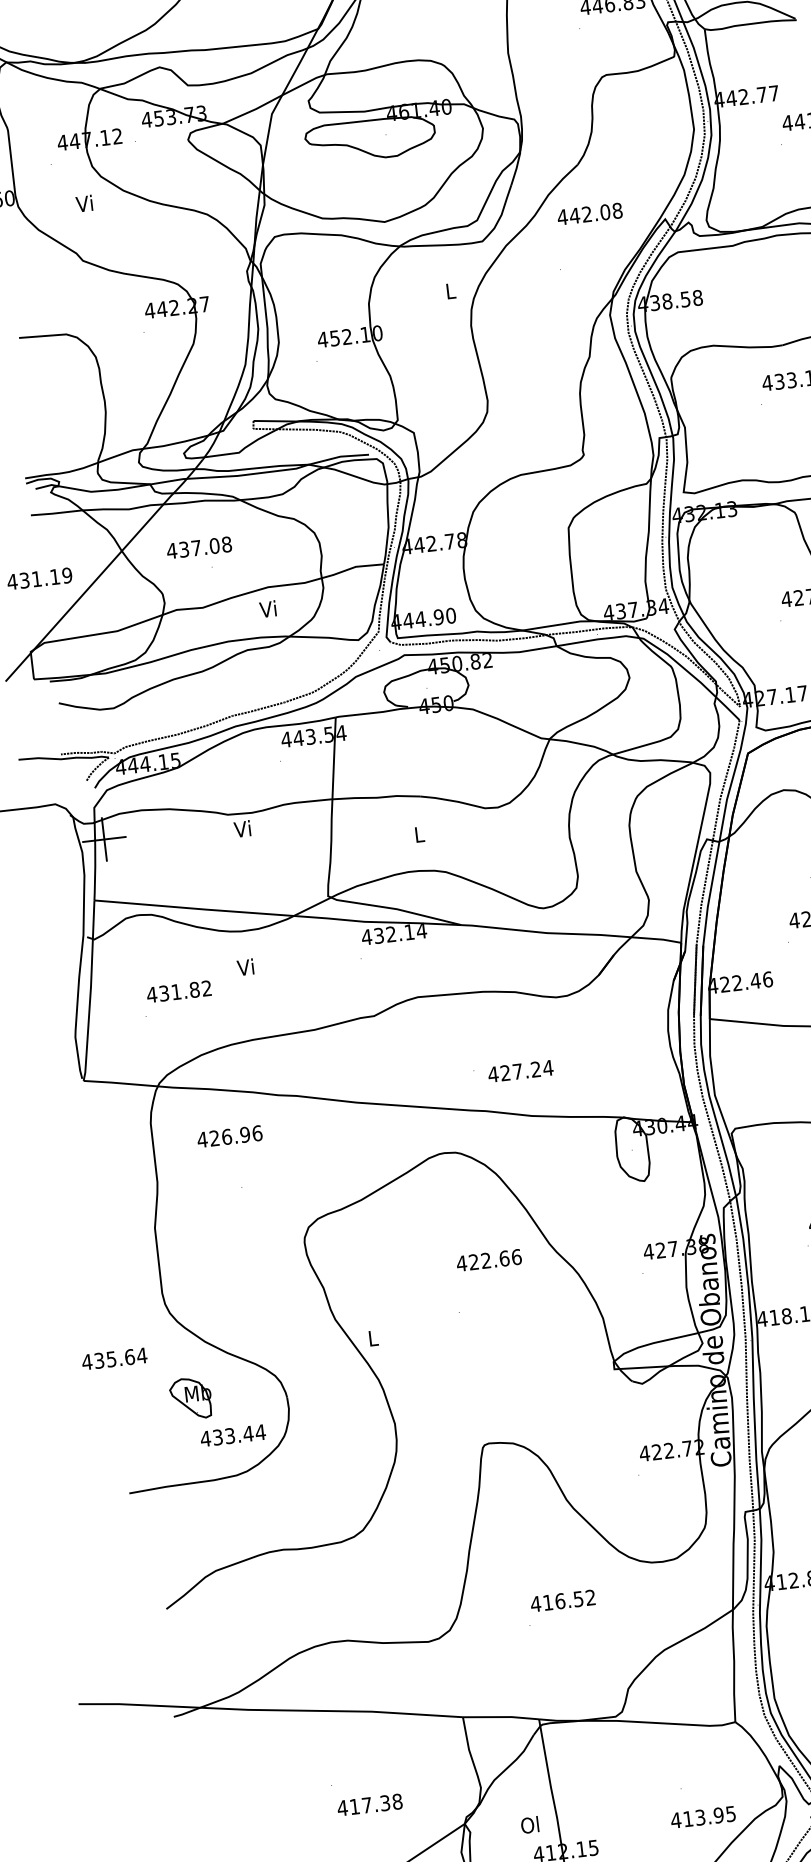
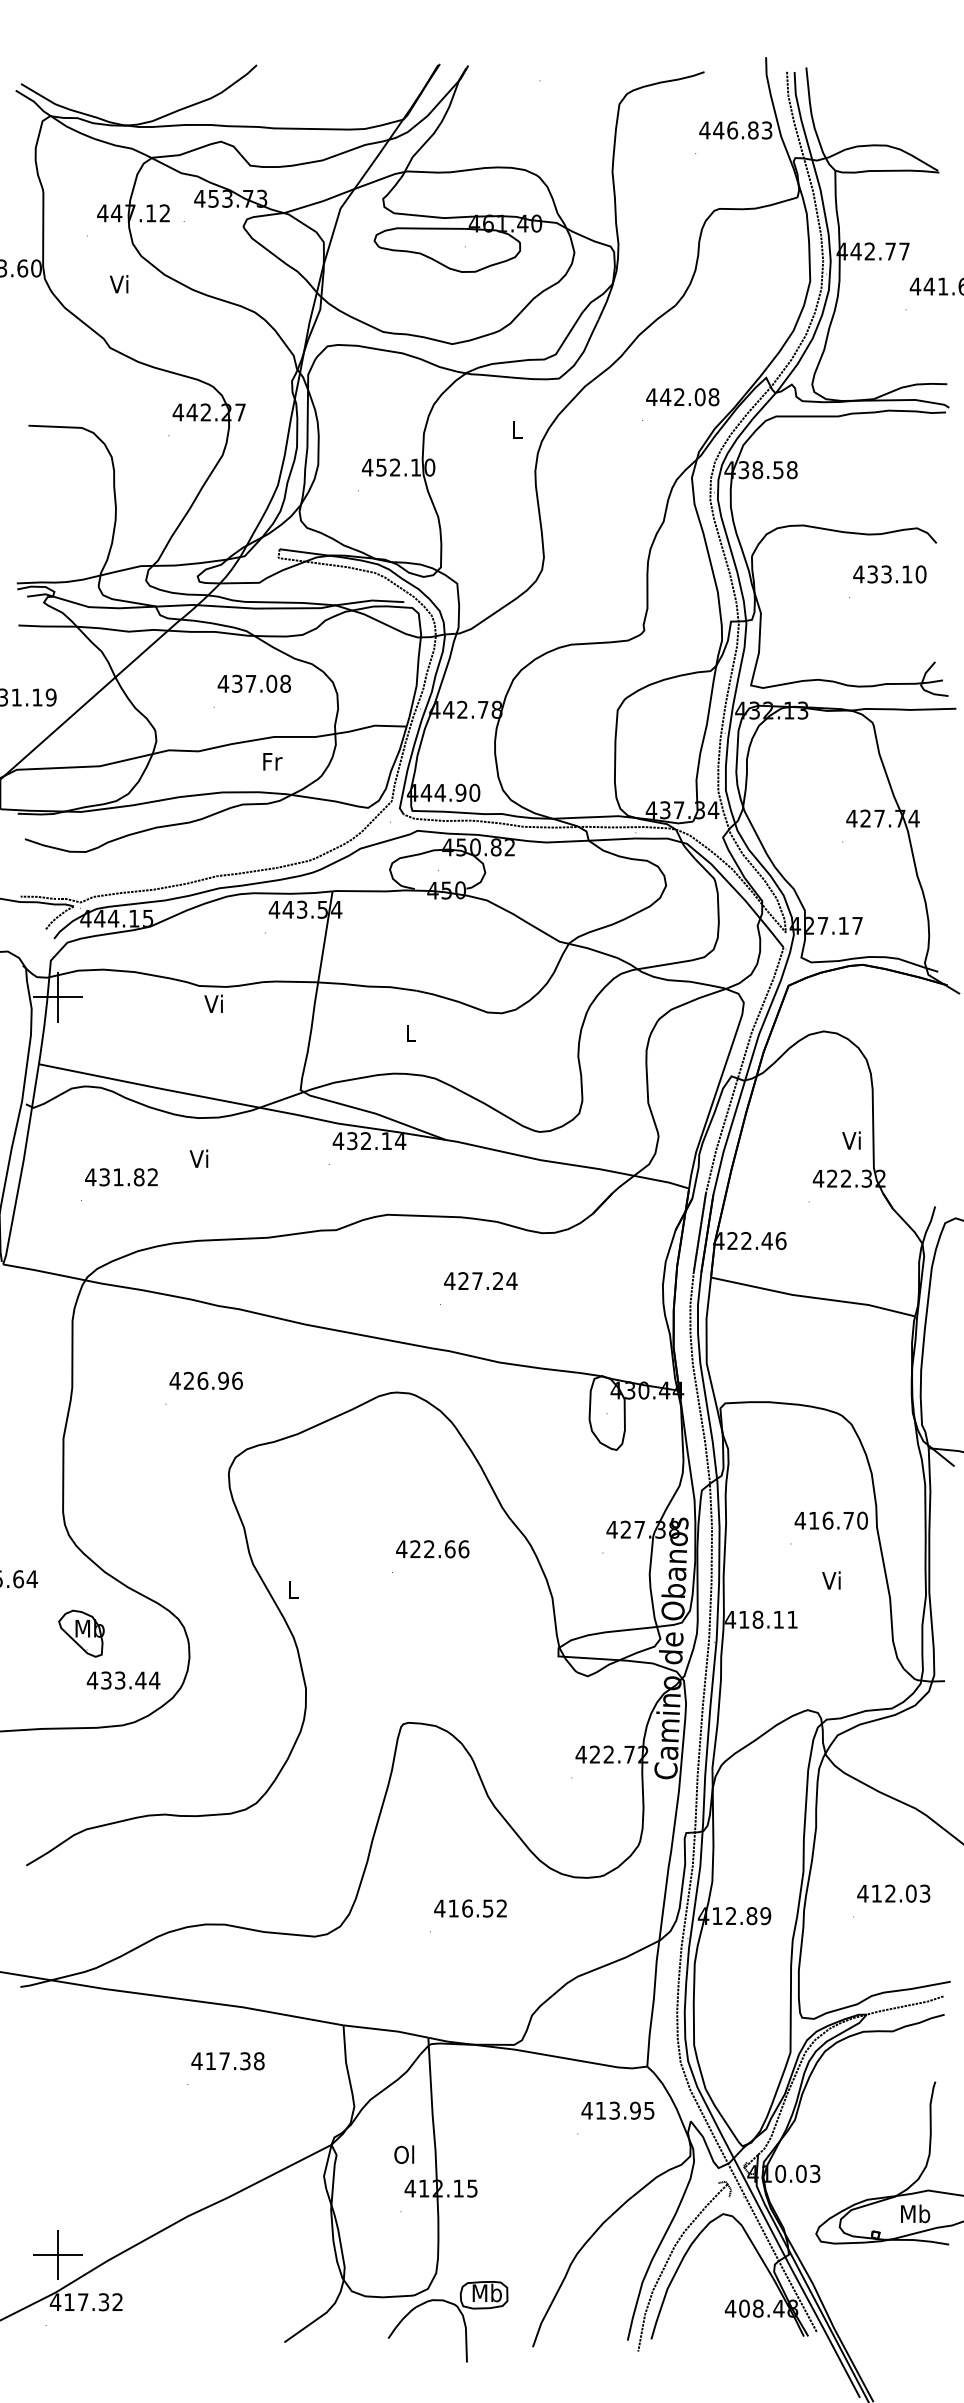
text: (589, 214) -> (682, 397), moved
text: (198, 547) -> (253, 683), moved
text: (268, 609) -> (271, 761), Vi -> Fr
text: (520, 1070) -> (480, 1280), moved
text: (229, 1136) -> (205, 1380), moved
text: (488, 1260) -> (432, 1549), moved
text: (369, 1805) -> (227, 2061), moved
text: (702, 1817) -> (617, 2110), moved

